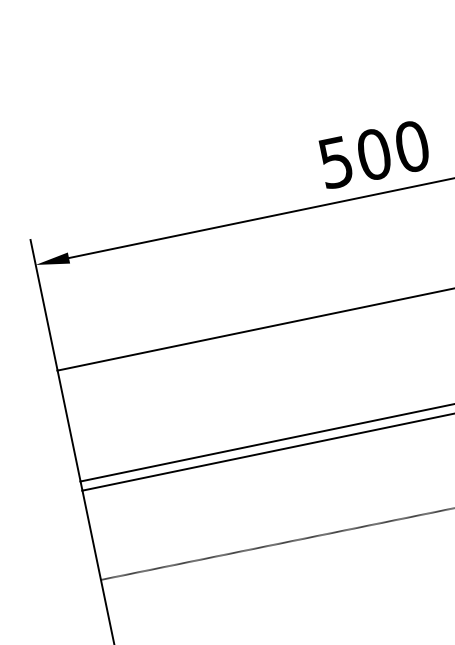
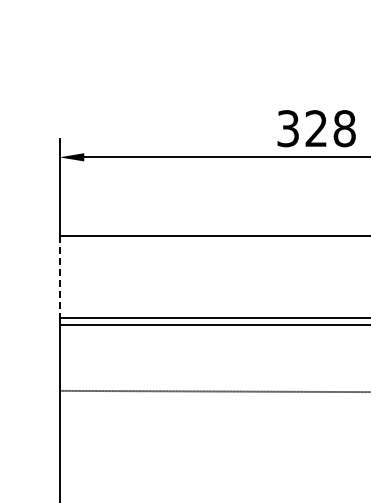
text: (374, 154) -> (316, 128), 500 -> 328
line: (69, 427) -> (59, 277), solid -> dashed

